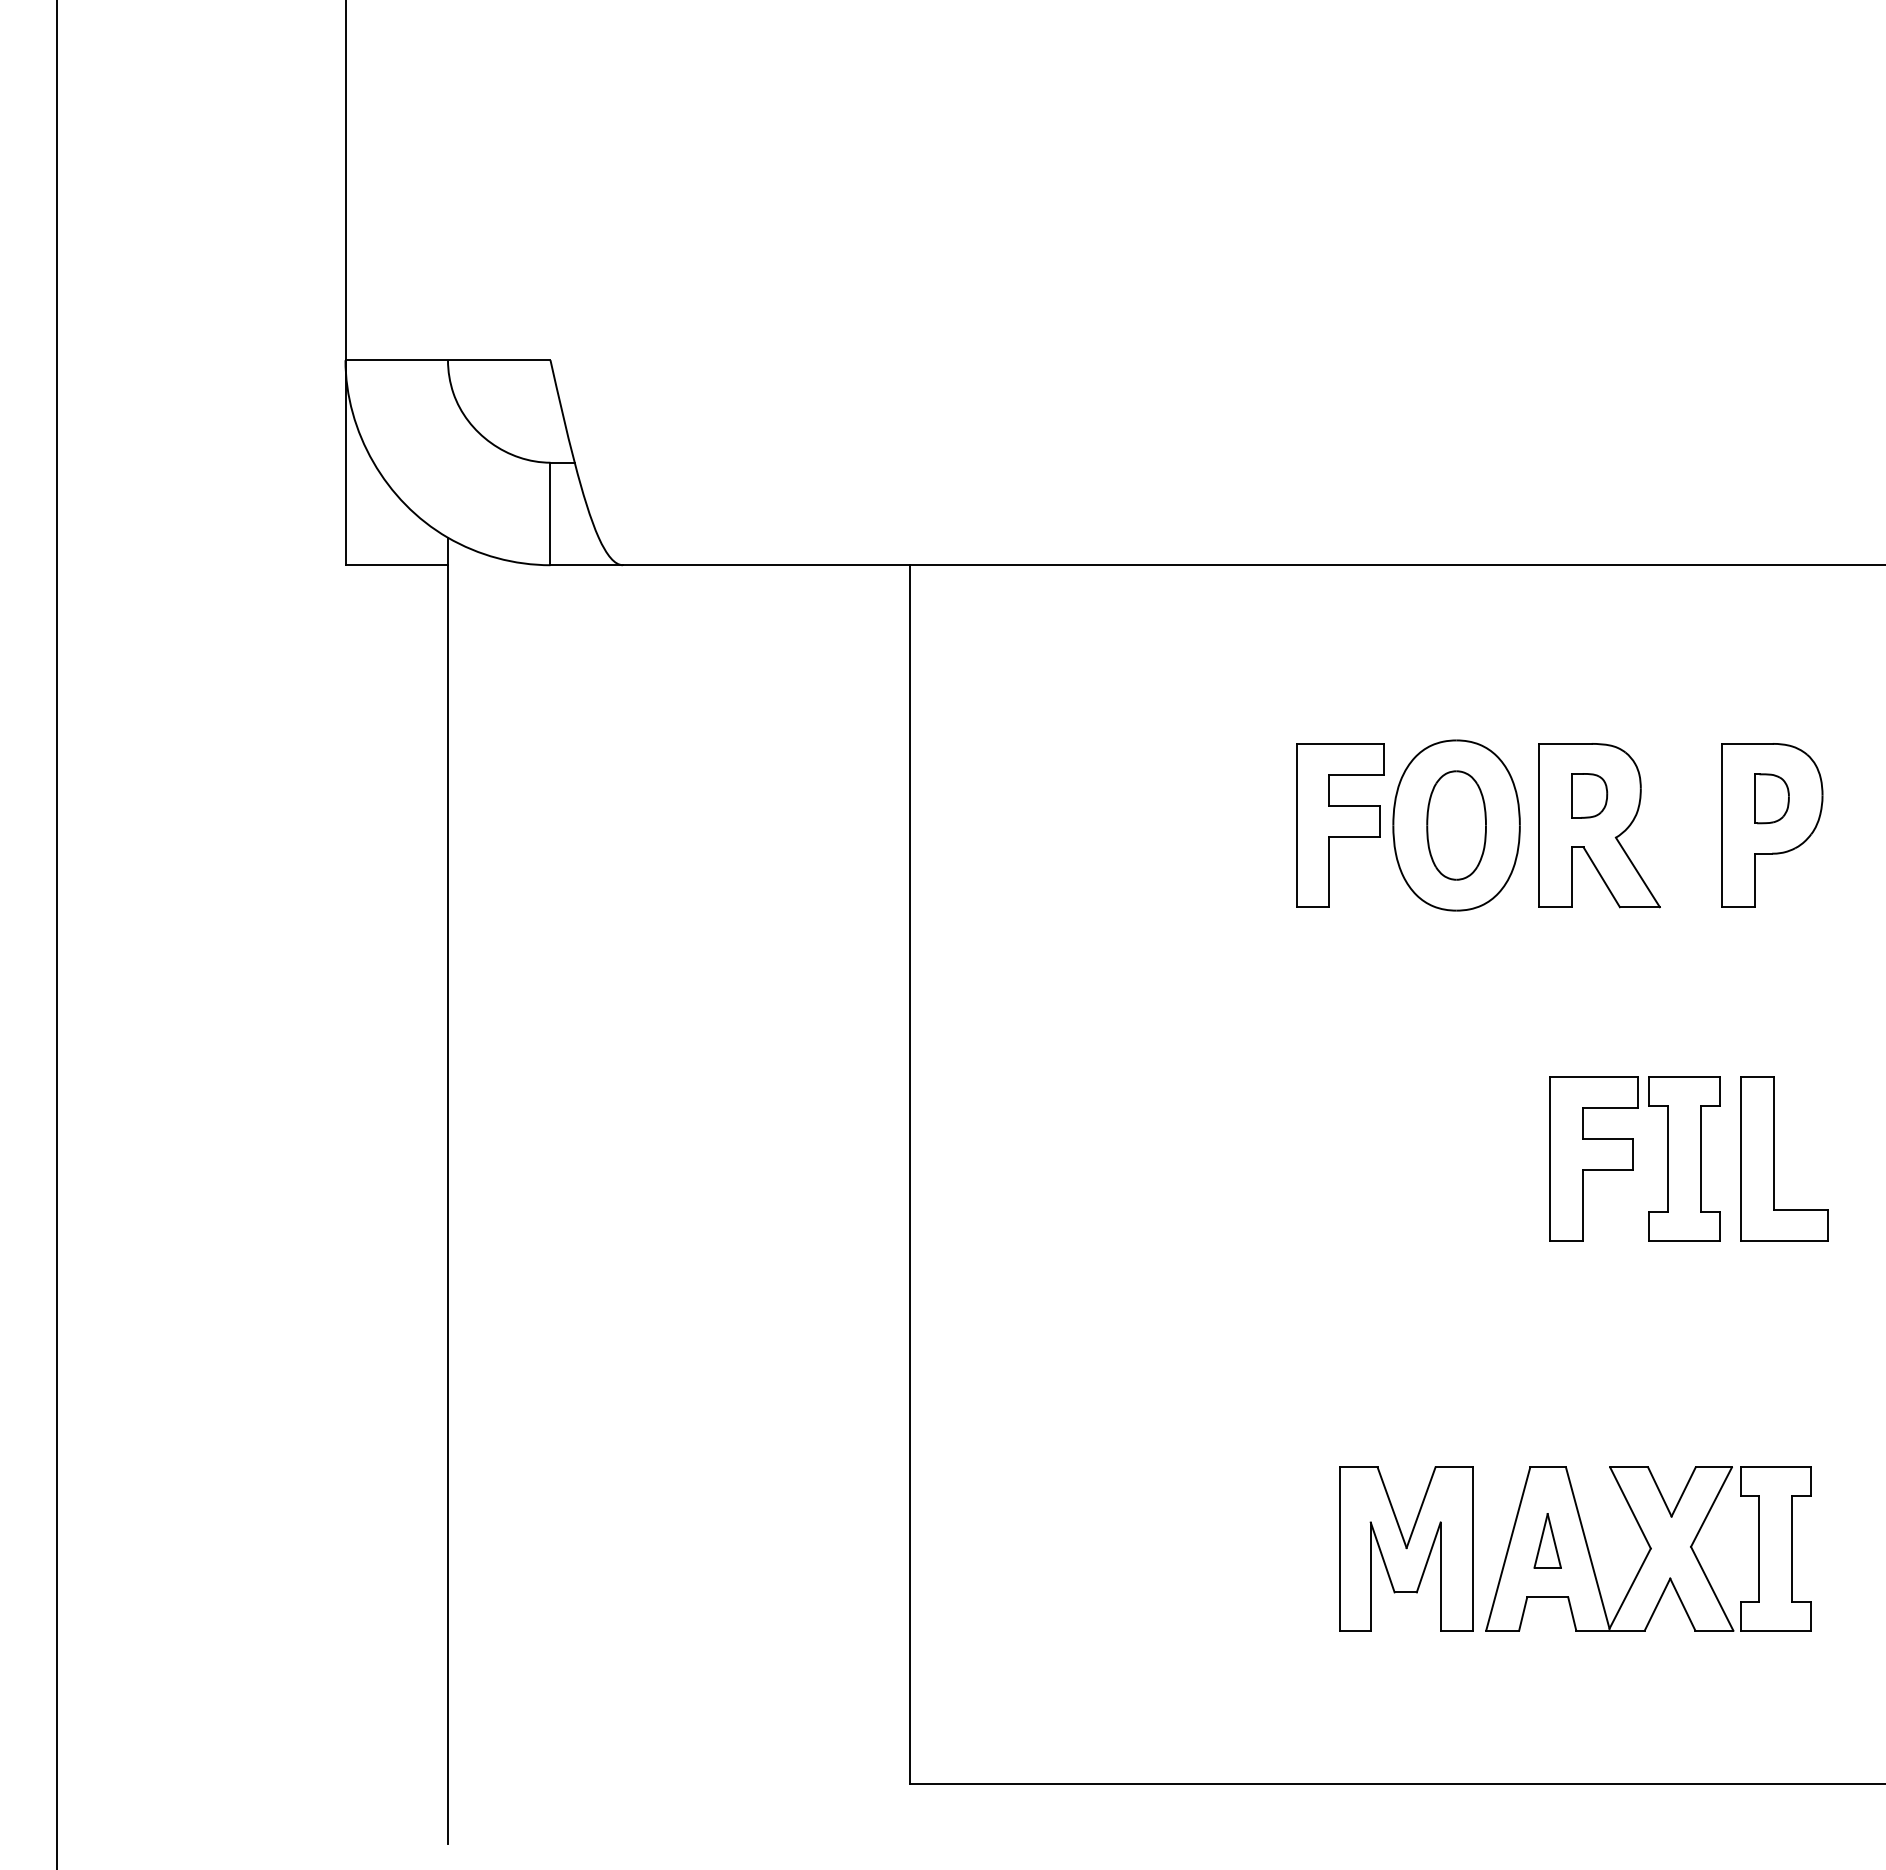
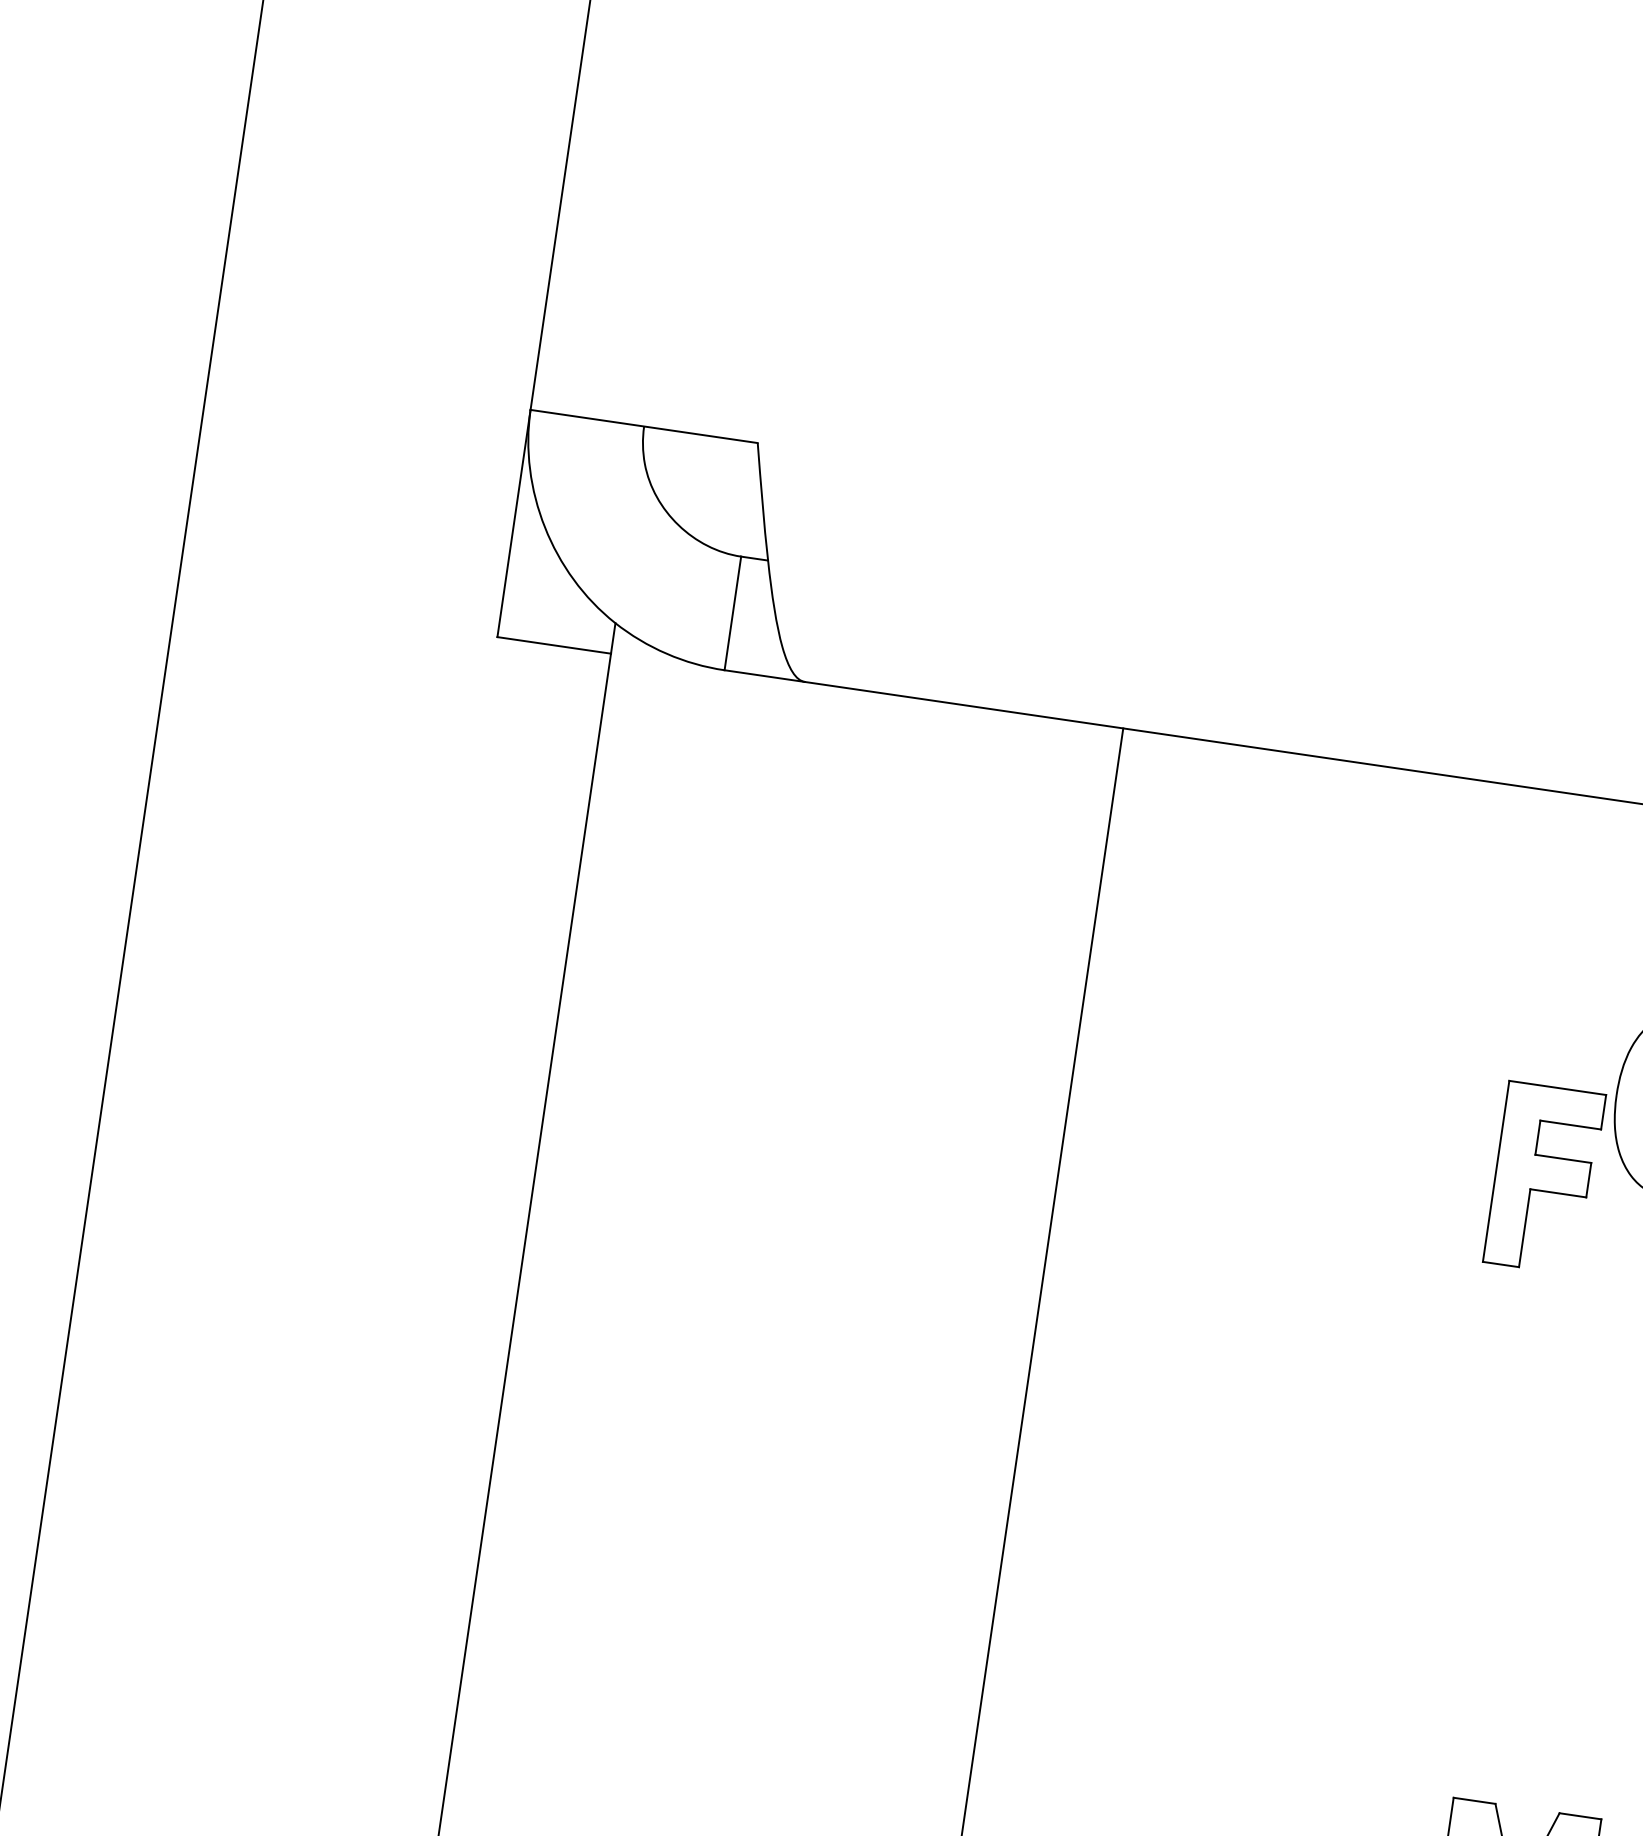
part: (1340, 825) -> (1544, 1178), moved

